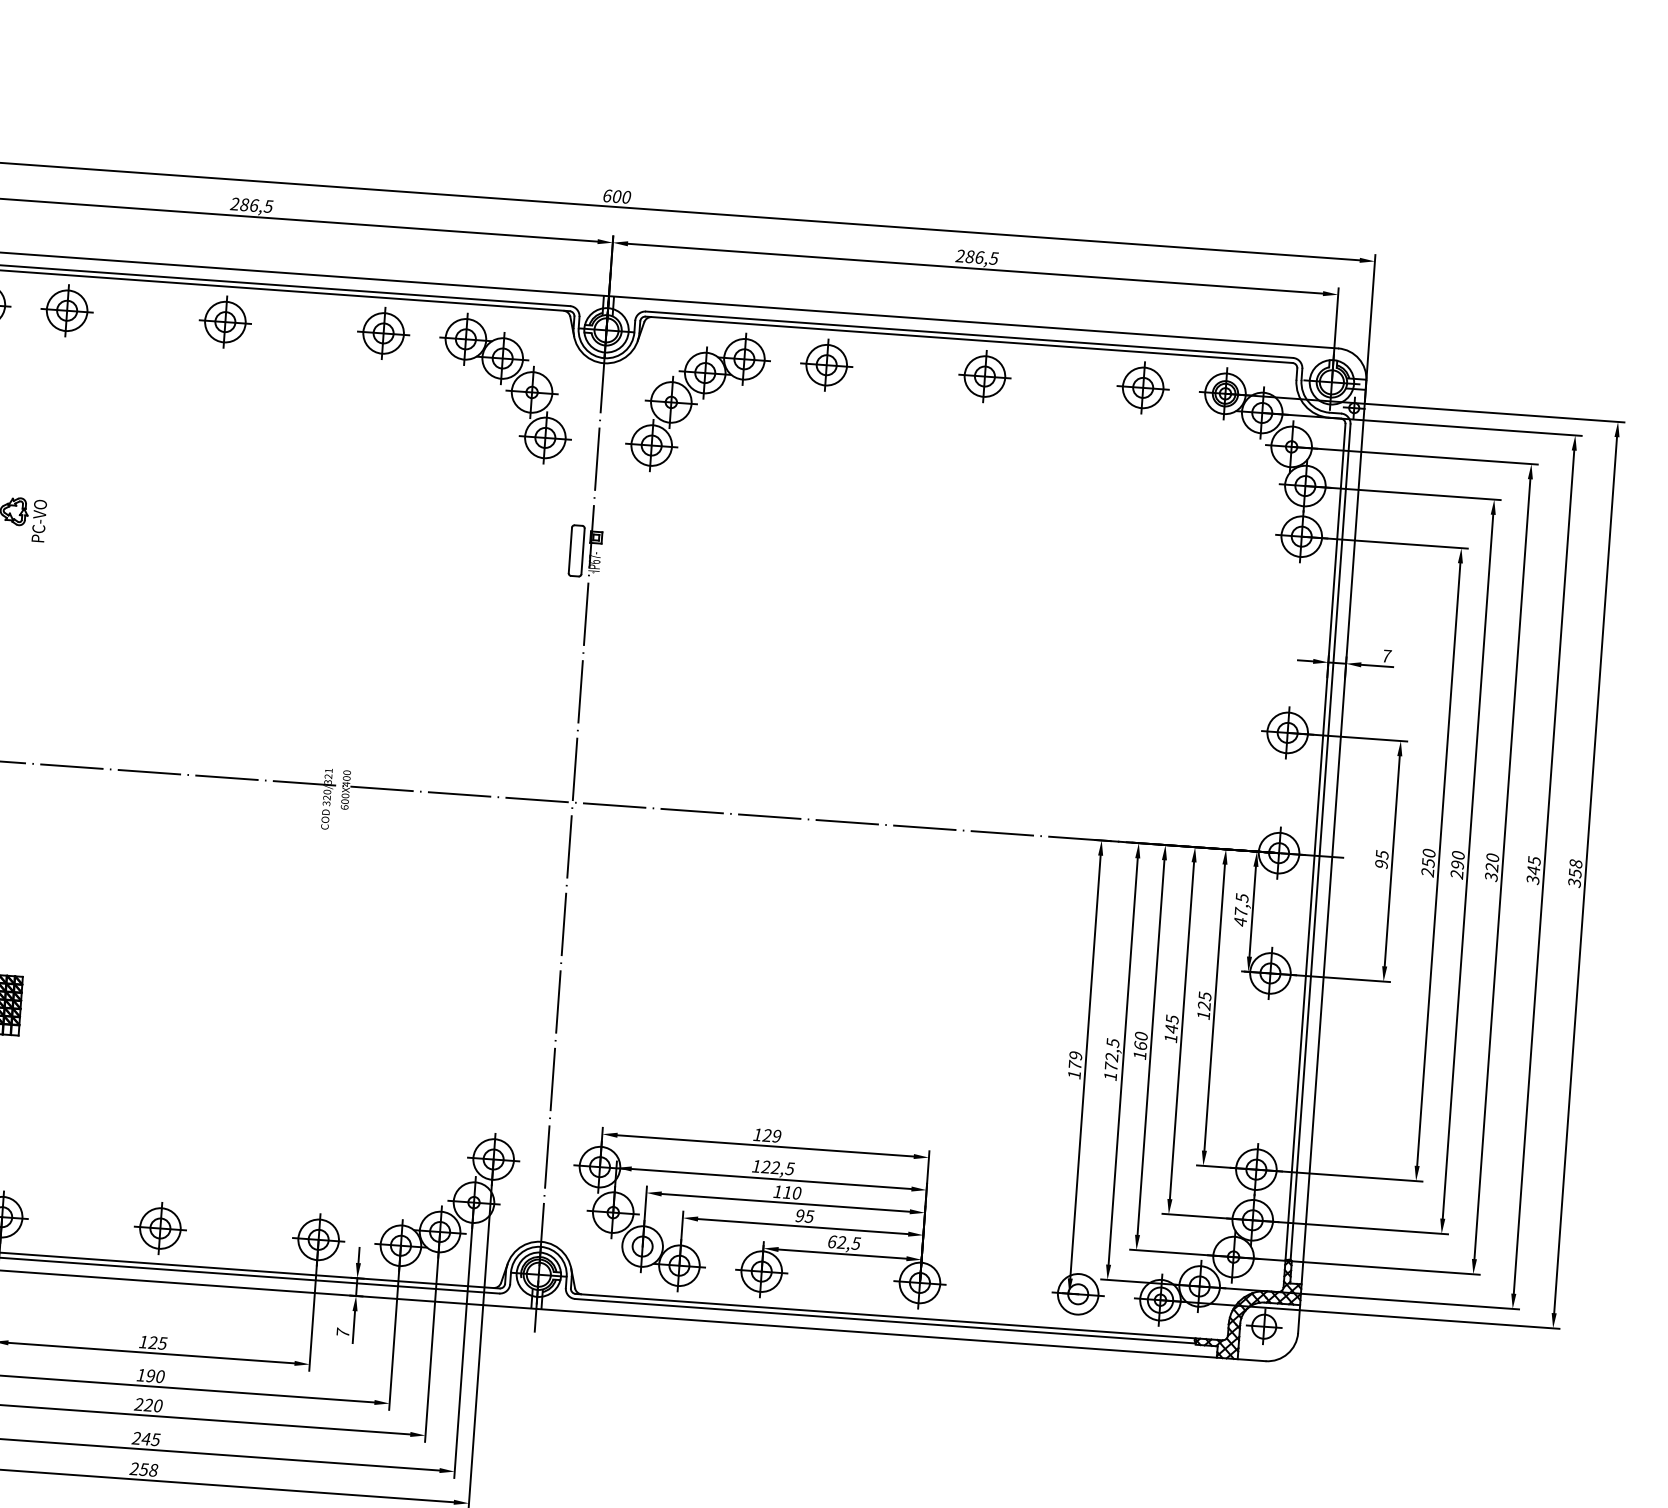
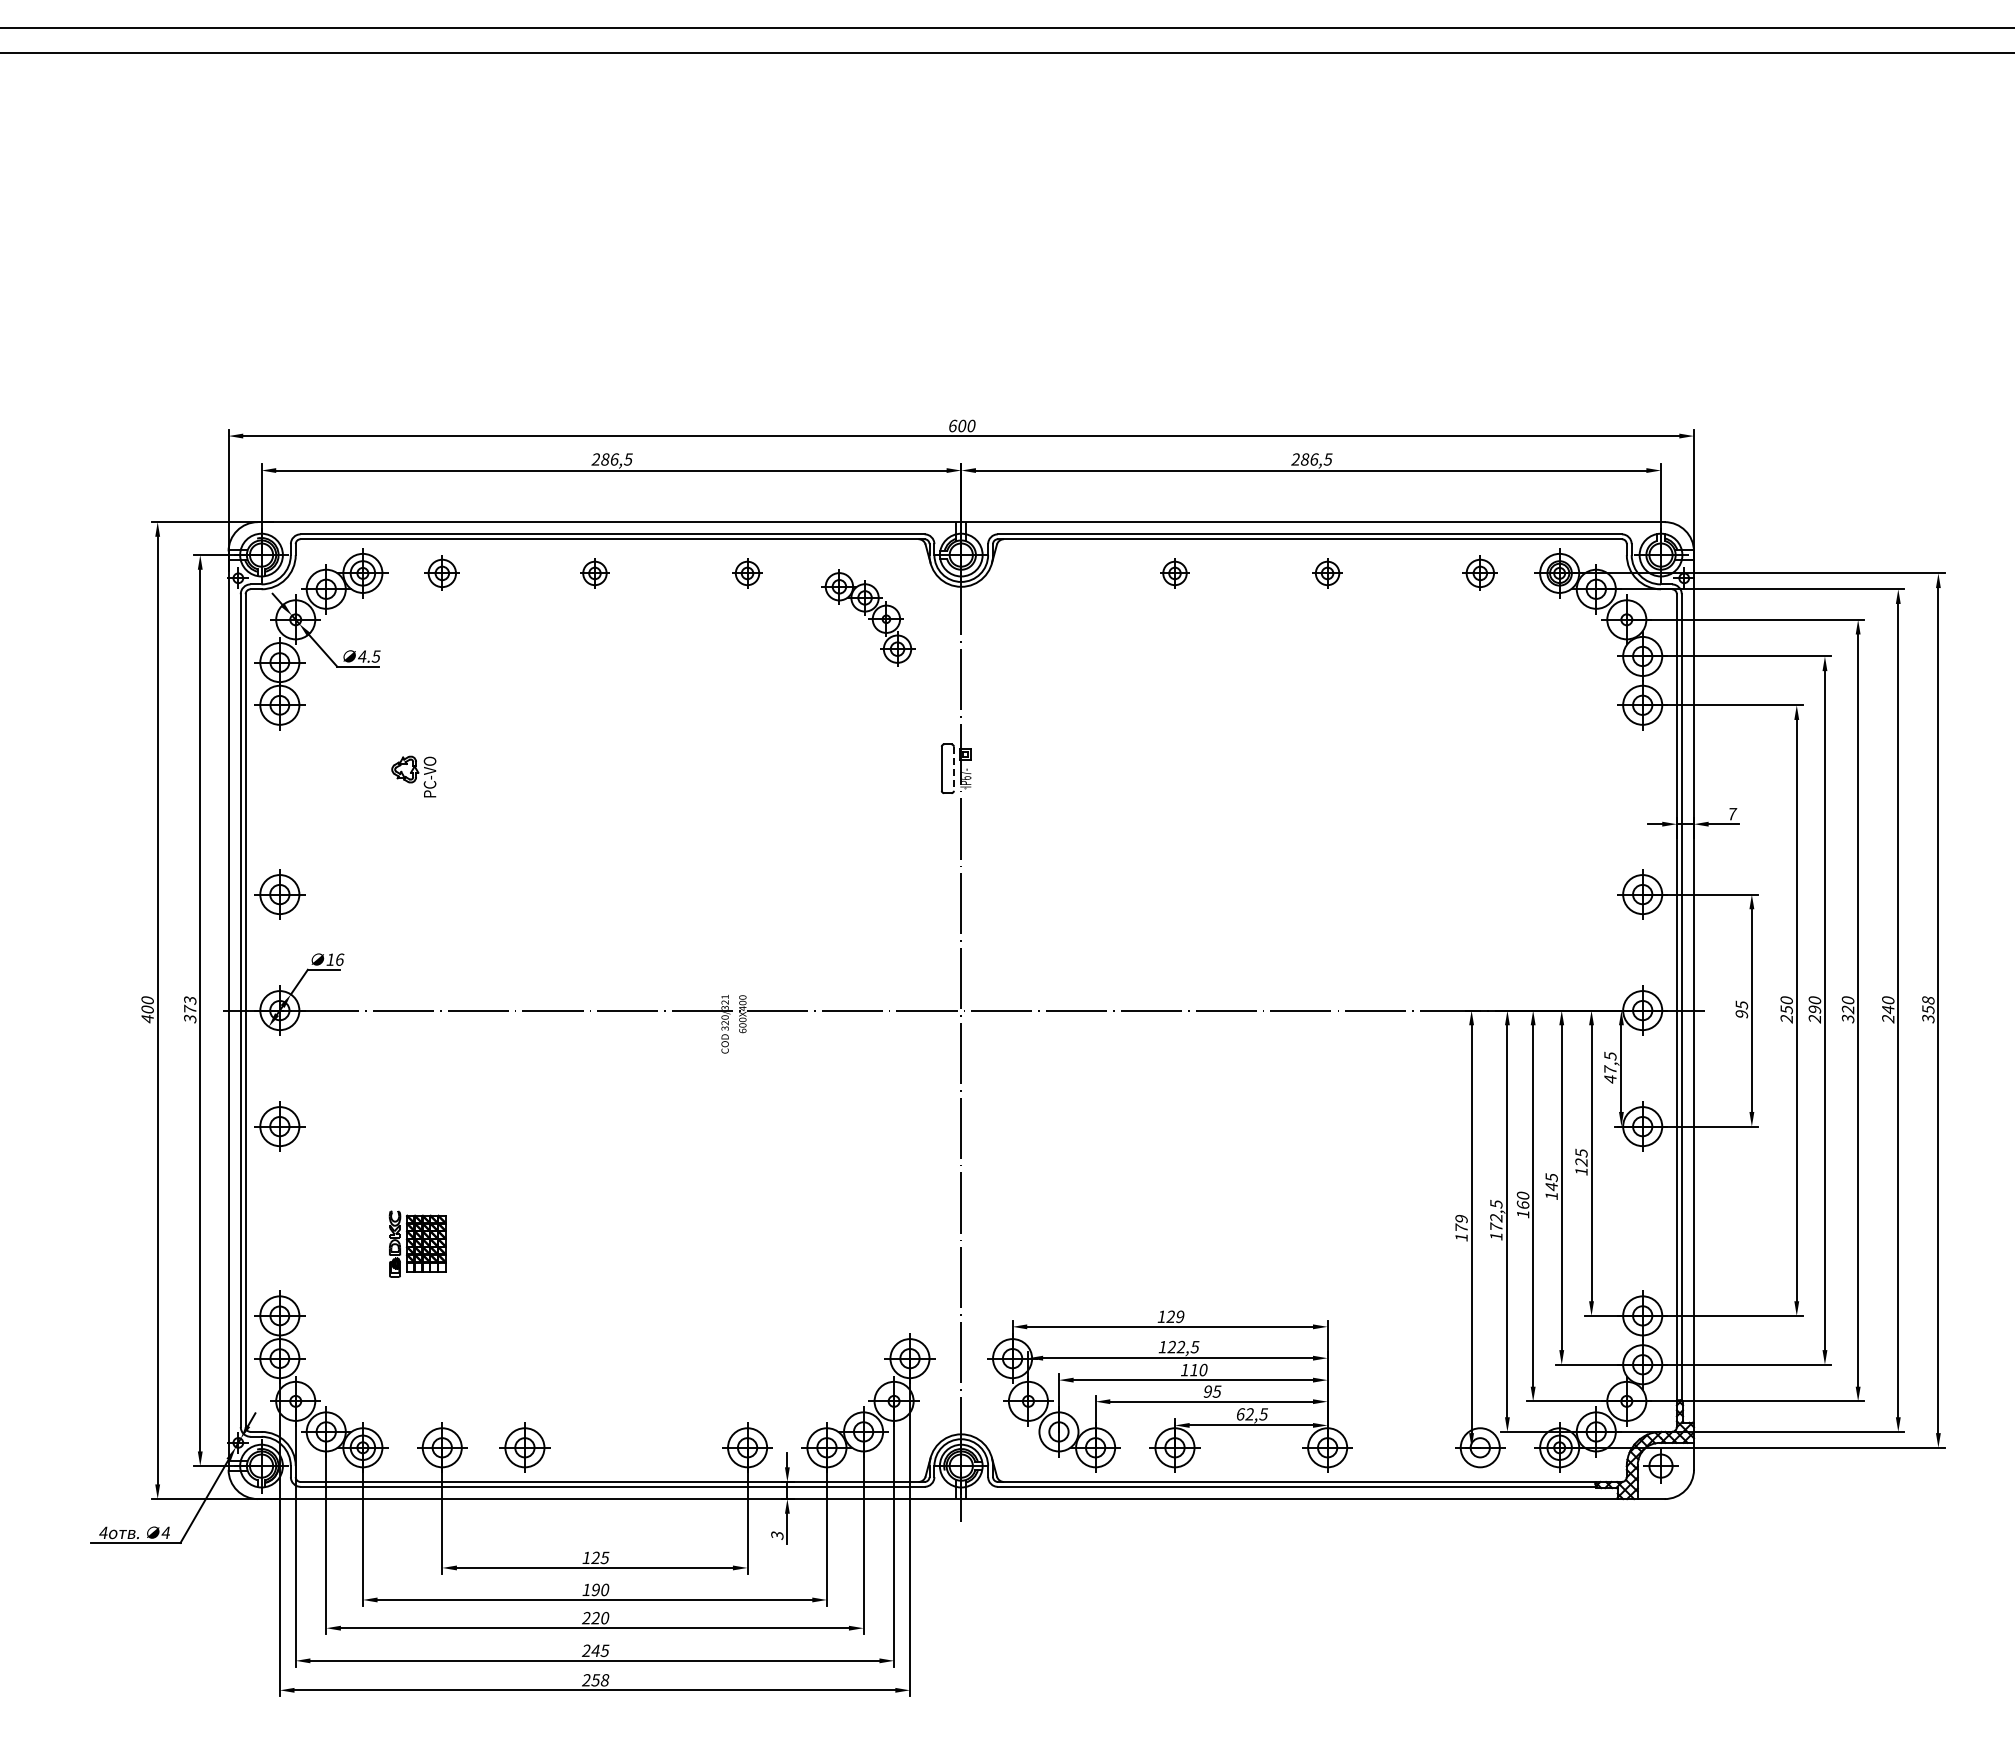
part: (67, 310) -> (442, 573), size x0.7
part: (224, 322) -> (594, 573), size x0.6
part: (383, 333) -> (747, 573), size x0.6
part: (826, 365) -> (1174, 573), size x0.6
part: (984, 376) -> (1327, 573), size x0.6
part: (505, 388) -> (868, 617), size x0.7
part: (1143, 388) -> (1480, 573), size x0.7
part: (697, 401) -> (1053, 617), removed
line: (582, 550) -> (953, 768), solid -> dashed
text: (1533, 870) -> (1888, 1009), 345 -> 240
part: (160, 1228) -> (524, 1447), moved
text: (343, 1331) -> (777, 1534), 7 -> 3

